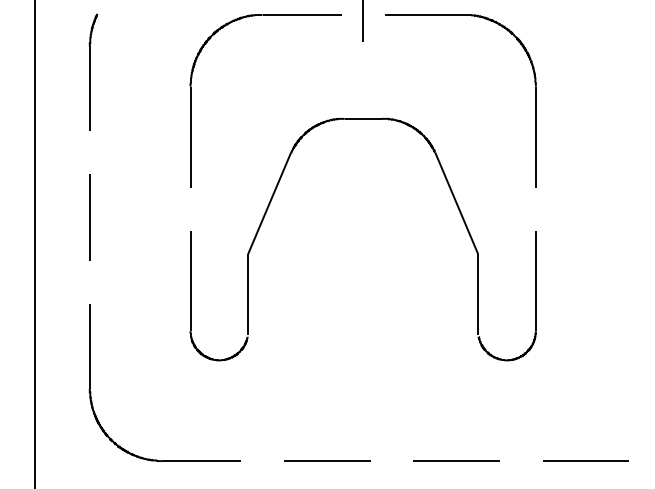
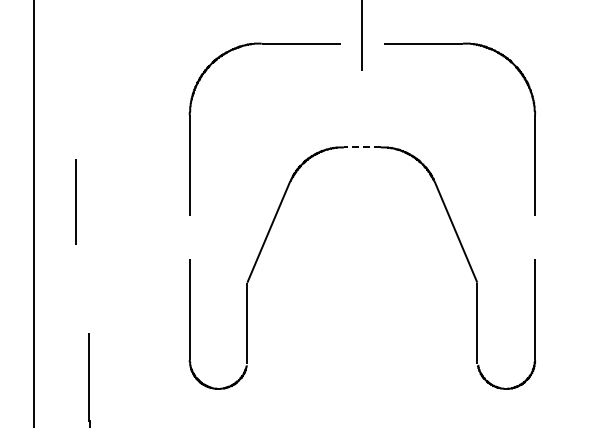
part: (93, 71) -> (92, 100), removed
line: (362, 118) -> (361, 147), solid -> dashed
line: (89, 217) -> (75, 202), moved

